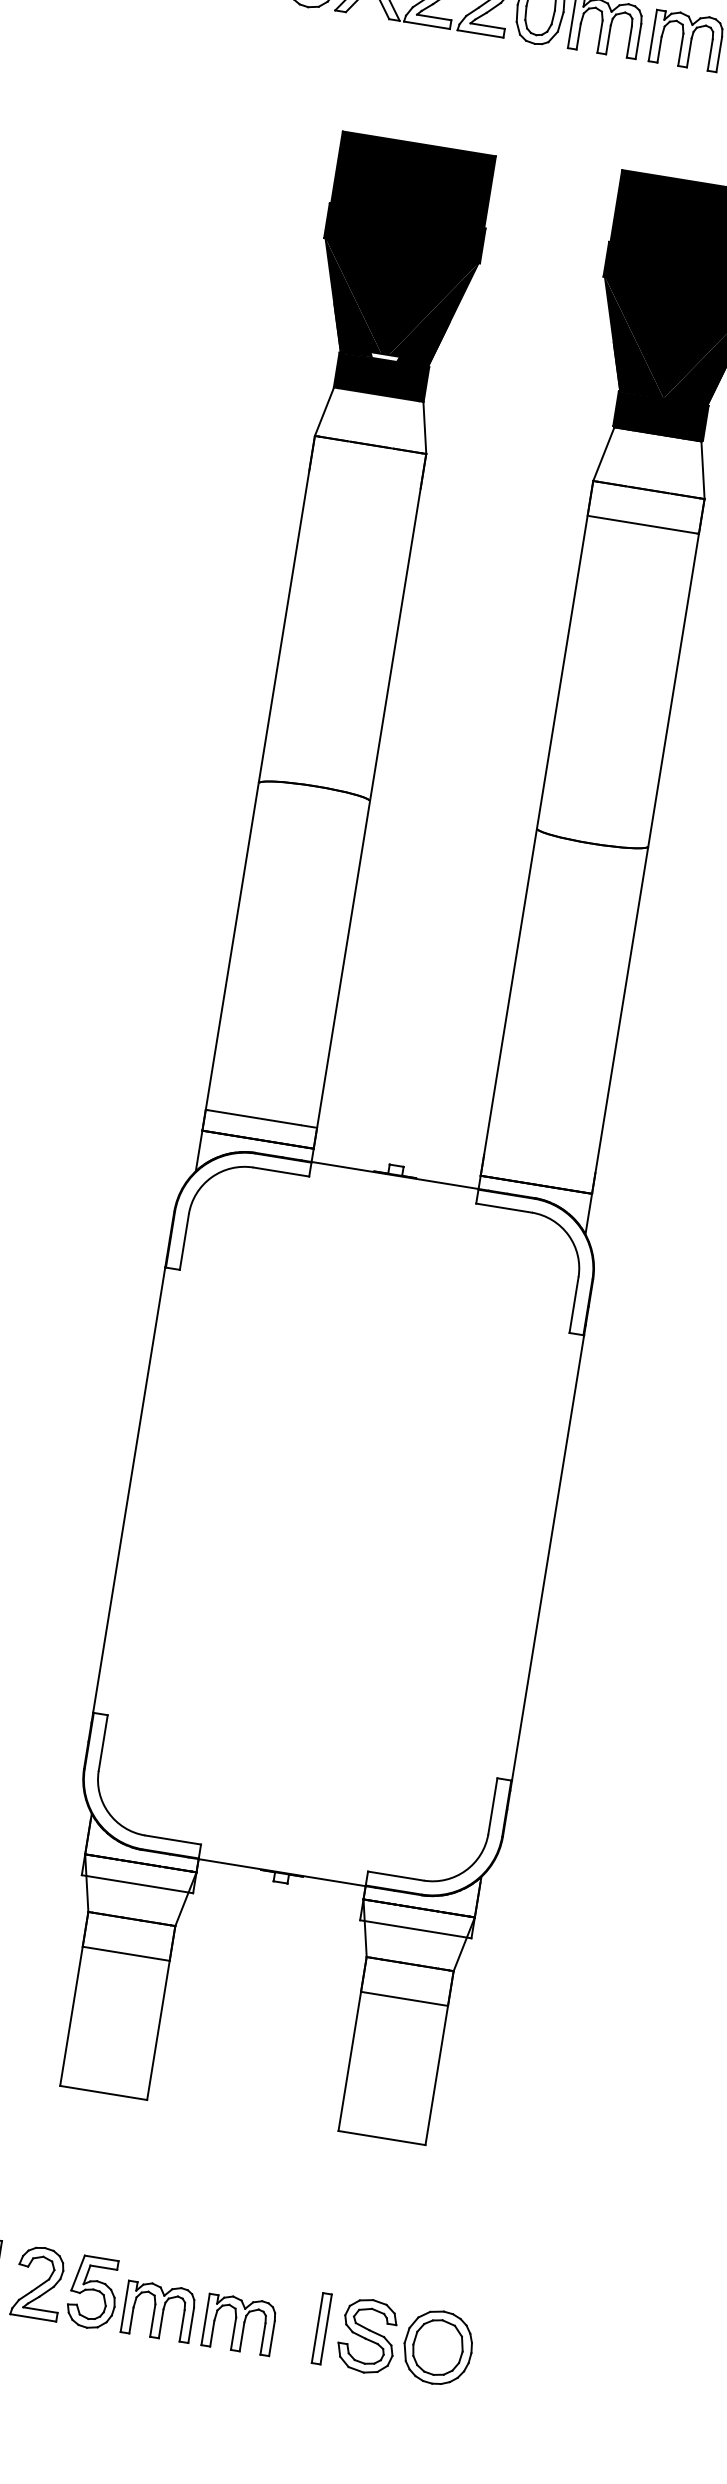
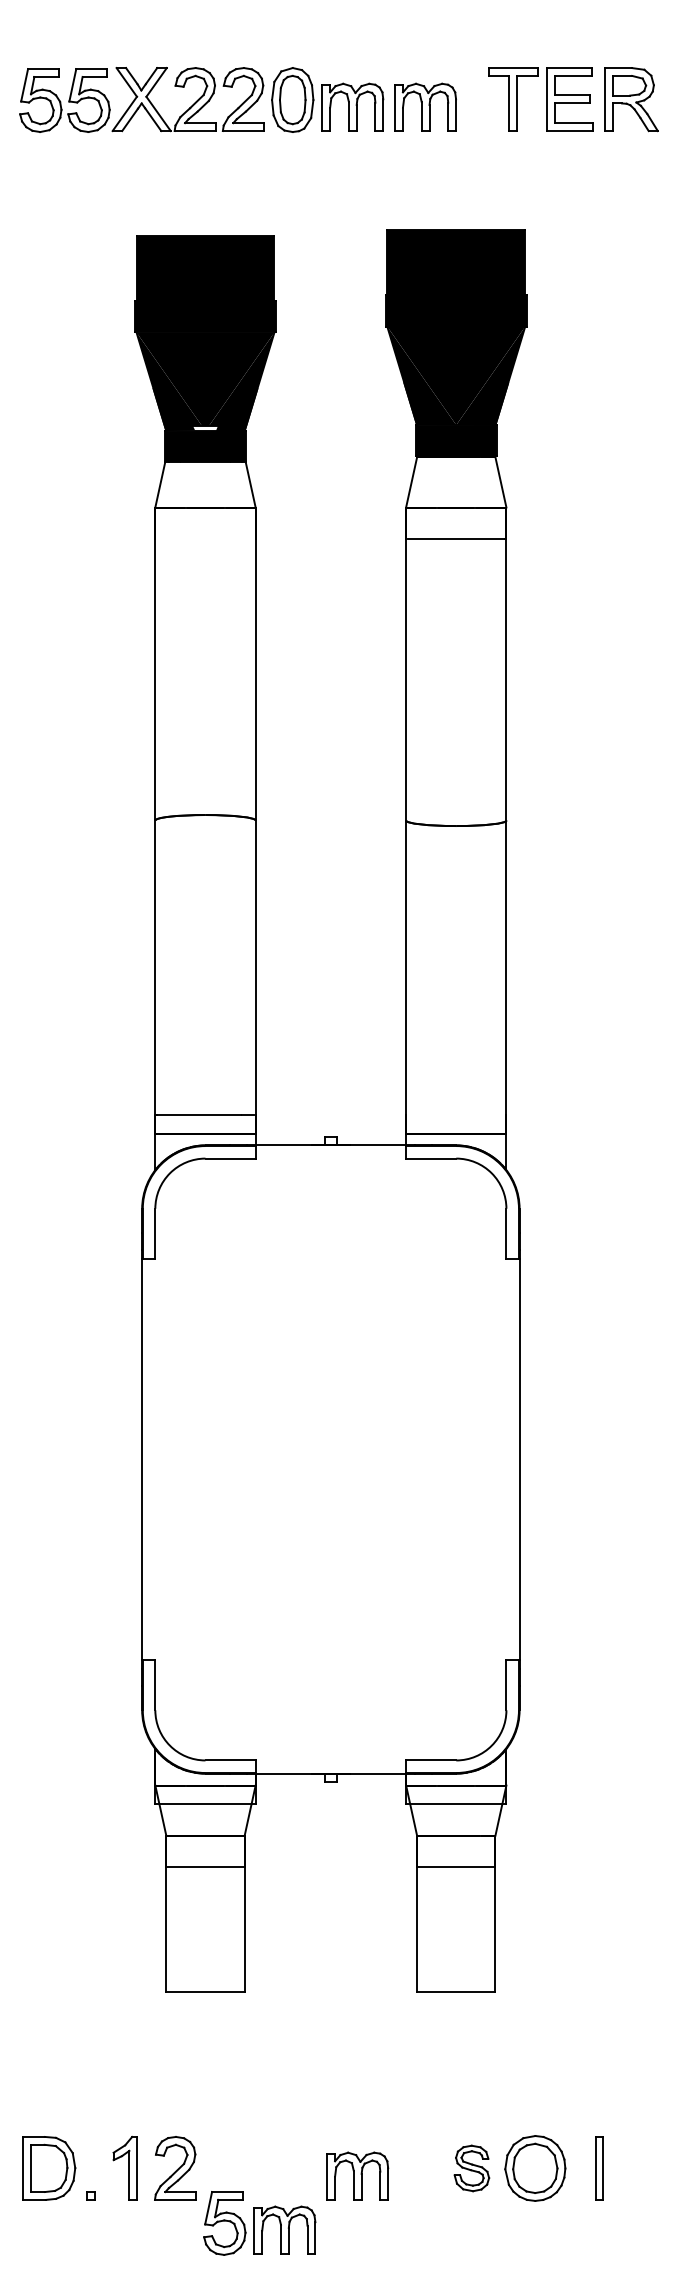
part: (131, 2299) -> (259, 2223), moved
part: (321, 2328) -> (599, 2168), moved
part: (367, 2336) -> (471, 2168), size x0.7

